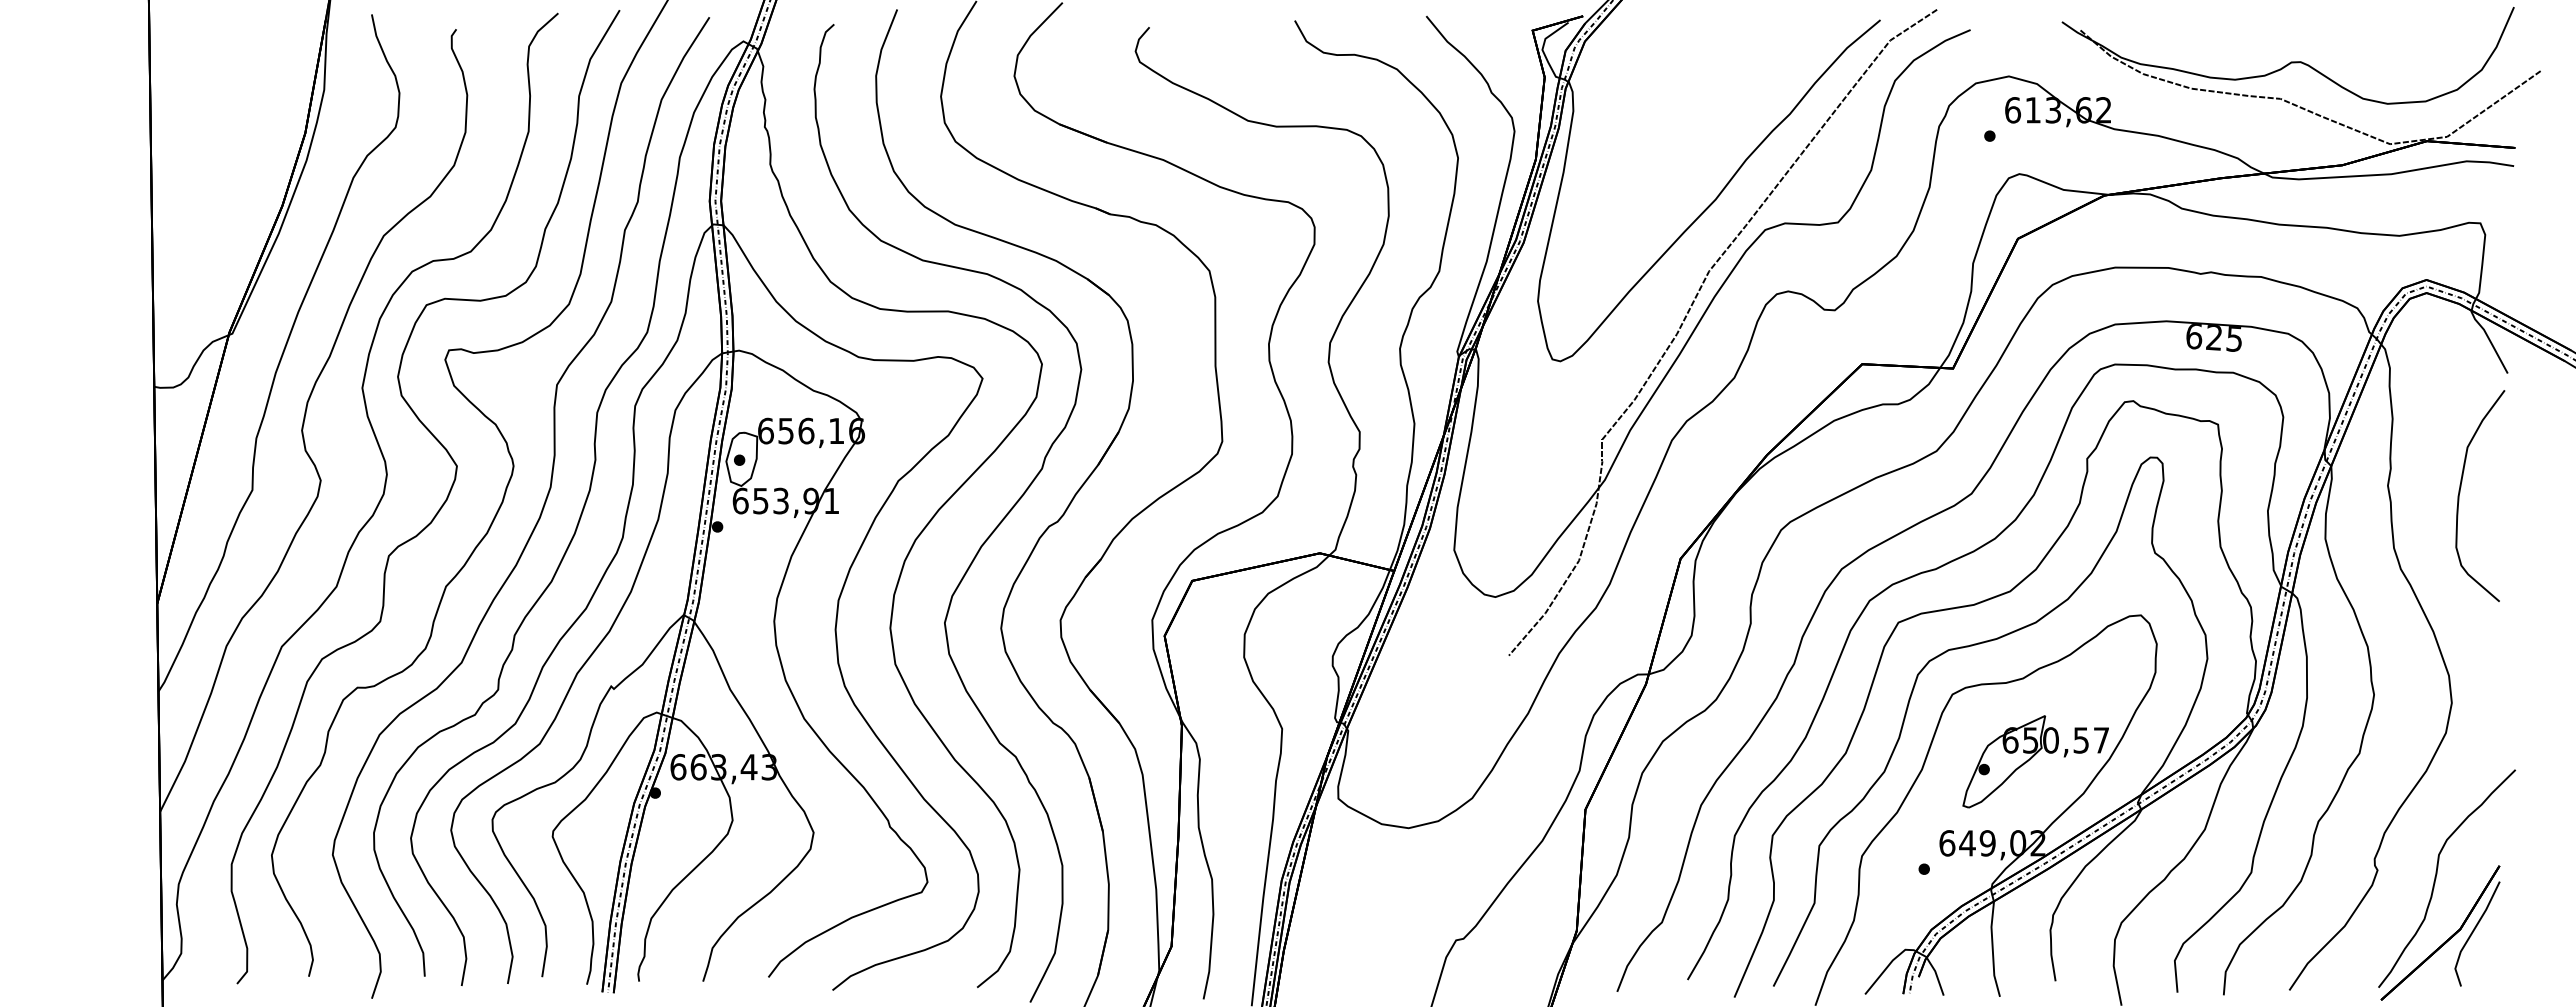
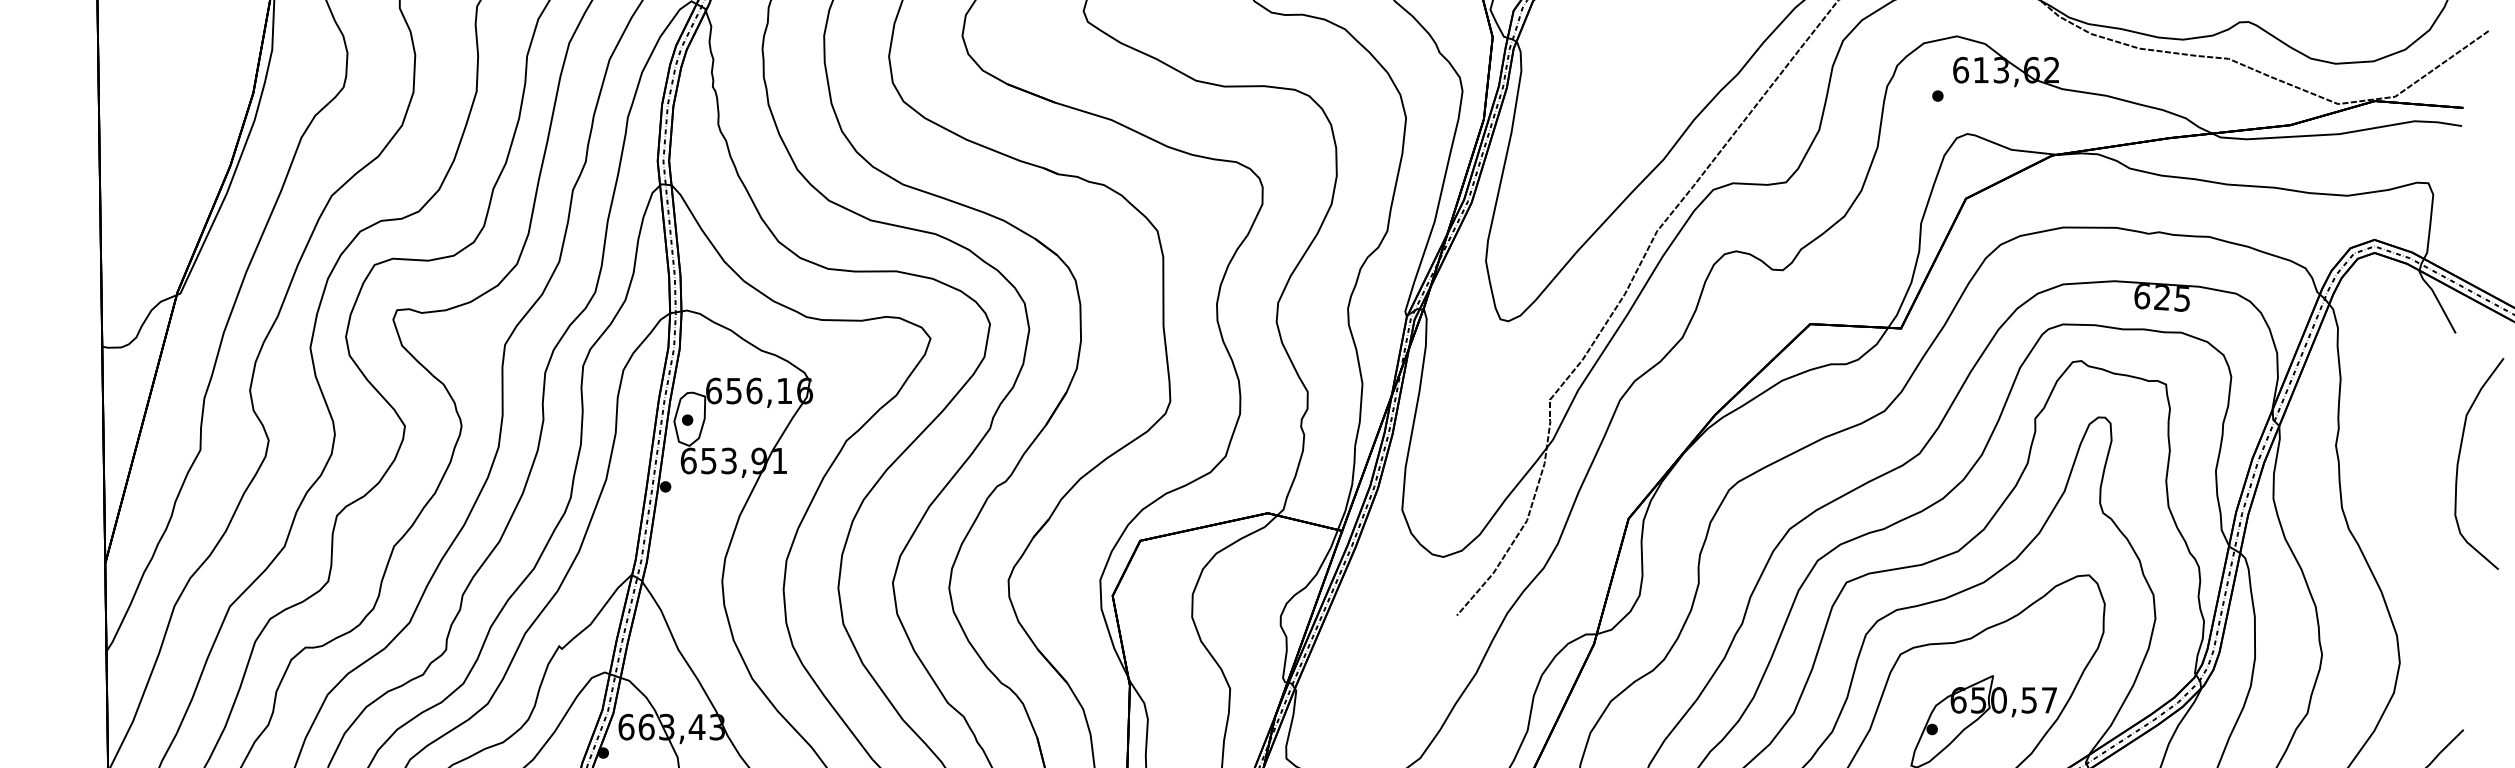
curve: (2460, 493) -> (2459, 461), moved

